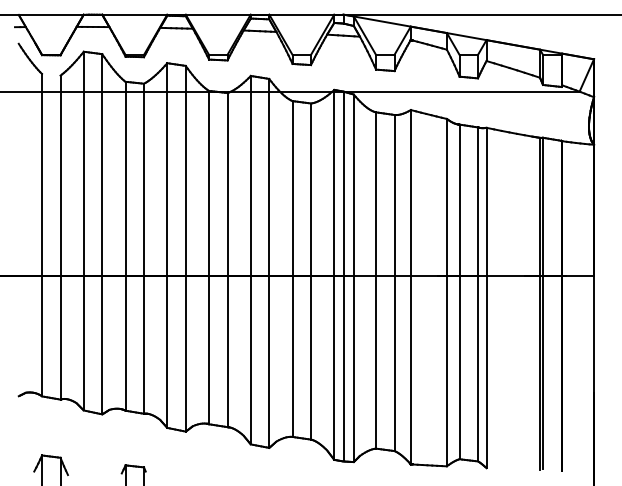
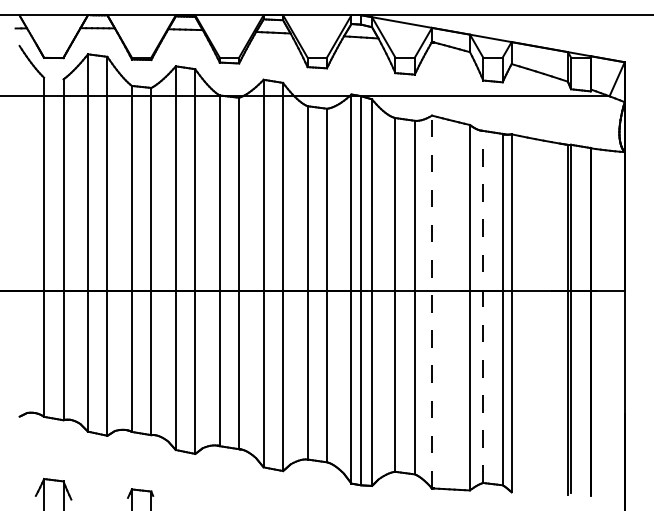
line: (411, 286) -> (432, 301), solid -> dashed
line: (459, 291) -> (483, 306), solid -> dashed

